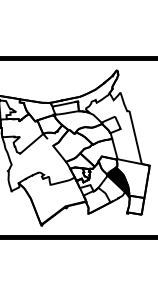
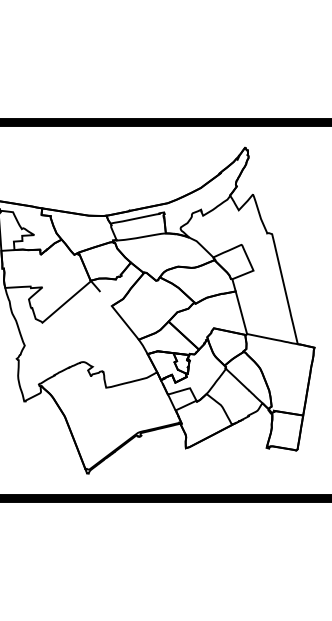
fill: (117, 180) -> (246, 378), removed

